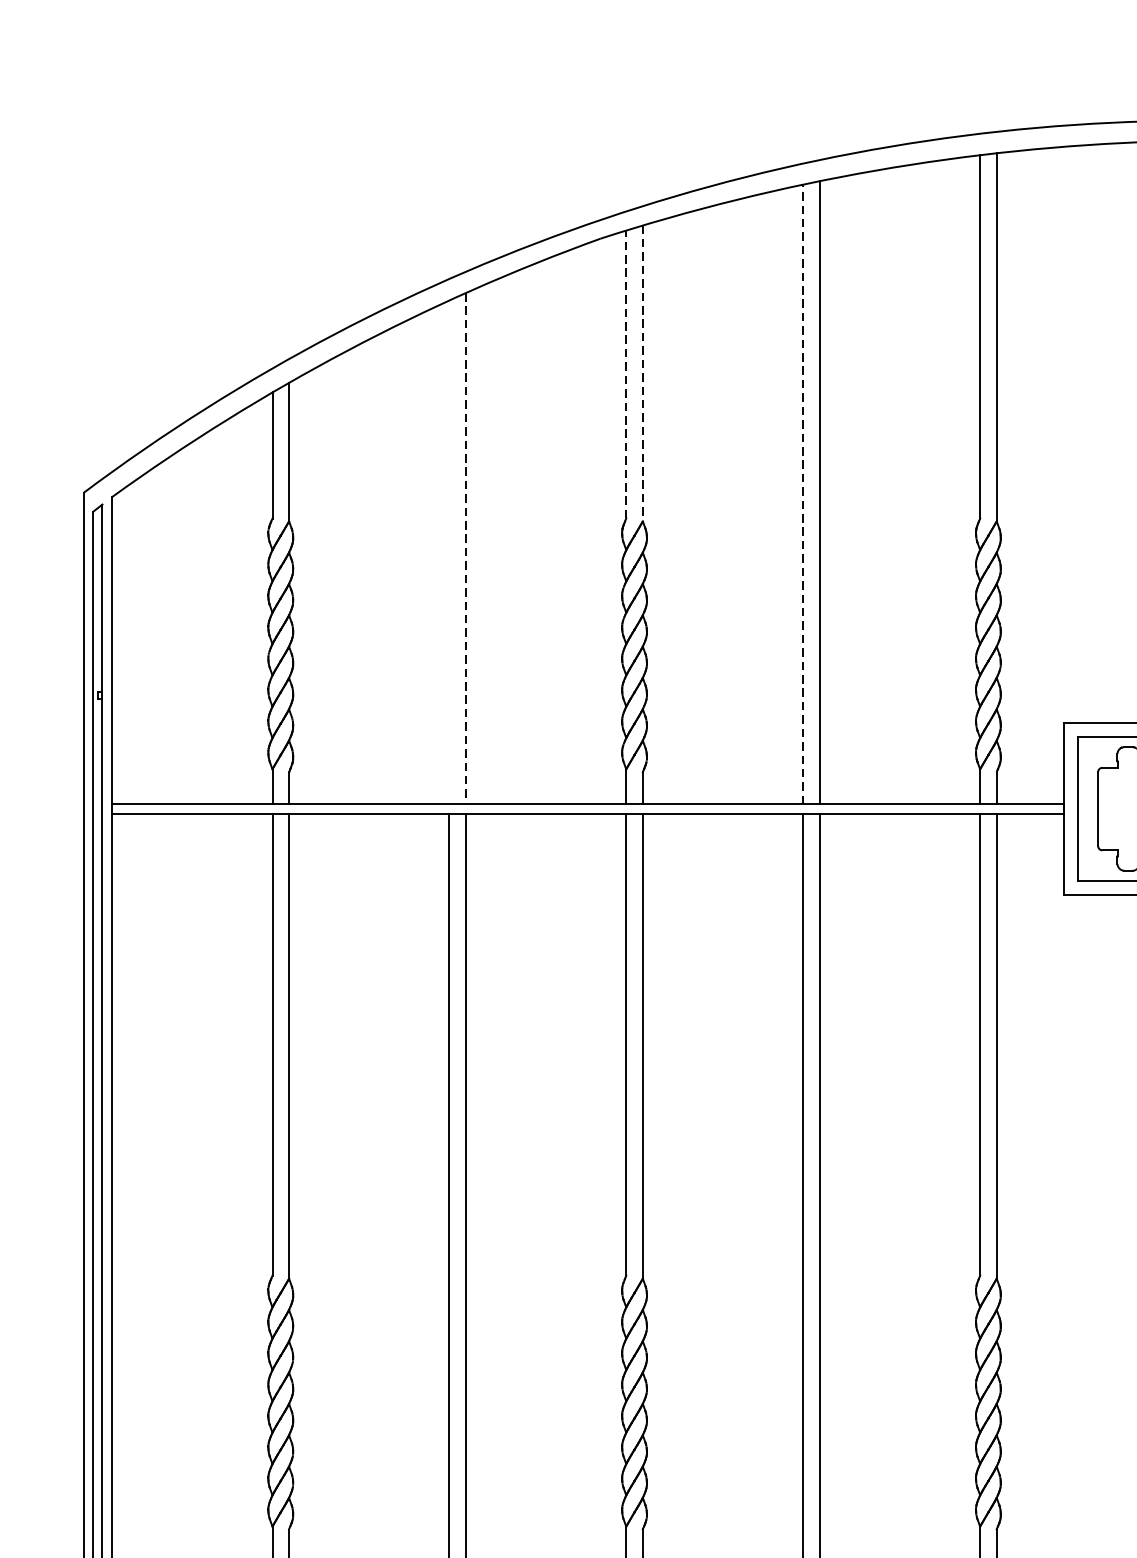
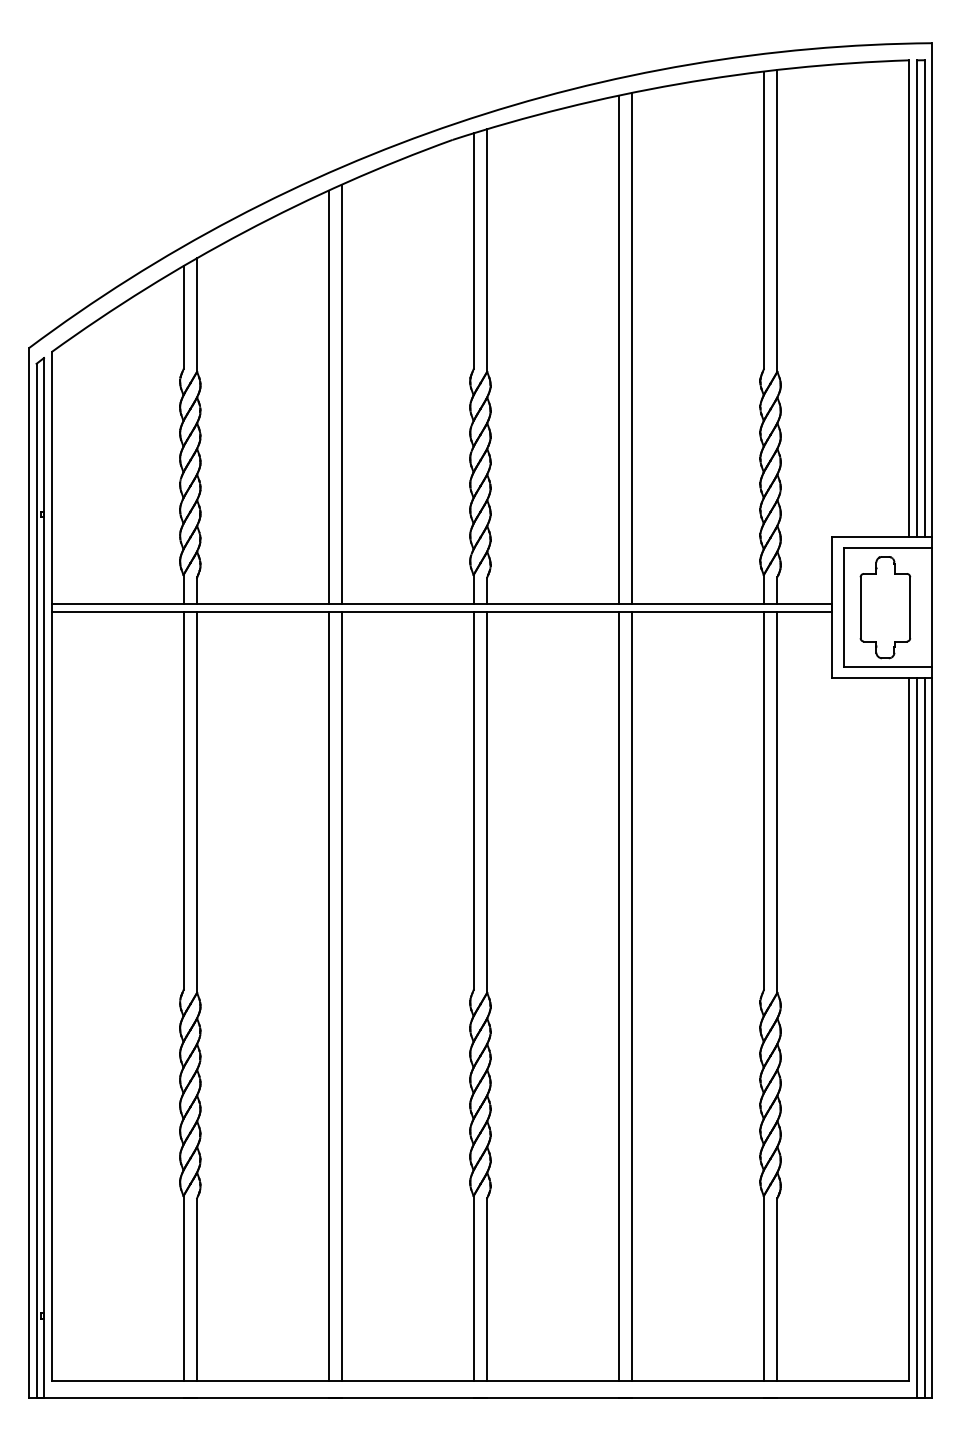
line: (626, 373) -> (473, 250), dashed -> solid
line: (643, 373) -> (487, 250), dashed -> solid
line: (802, 494) -> (618, 349), dashed -> solid
line: (466, 549) -> (342, 394), dashed -> solid
line: (449, 551) -> (328, 396), added

